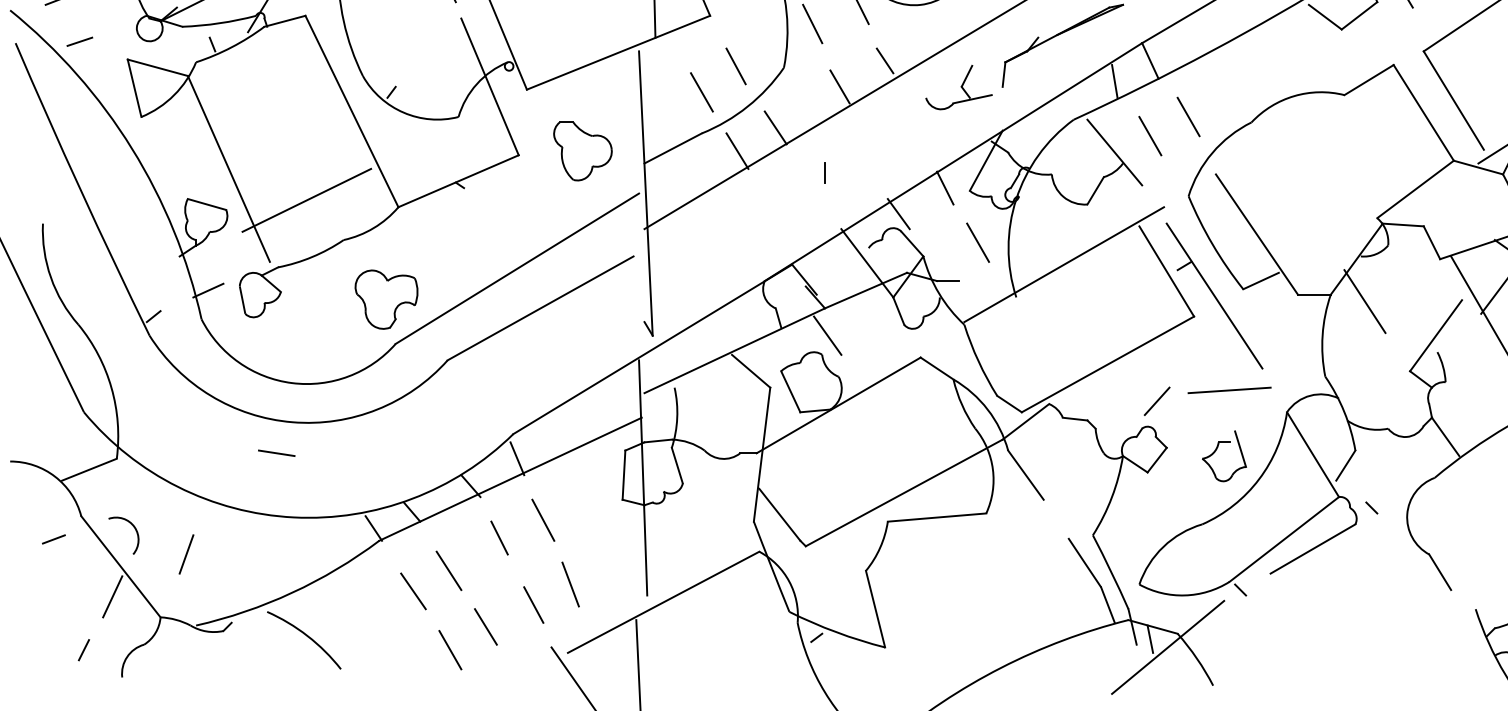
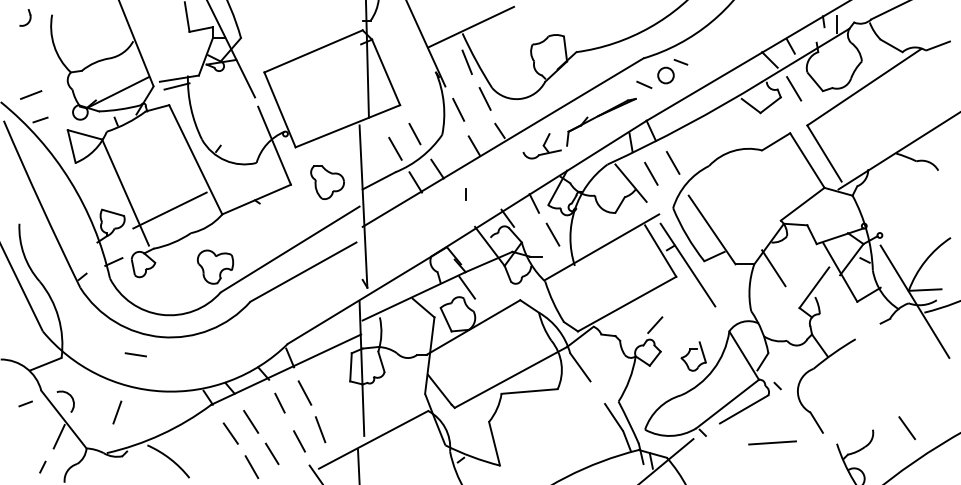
line: (1229, 389) -> (772, 442), moved
line: (276, 452) -> (135, 354), moved
line: (186, 554) -> (117, 412), moved

